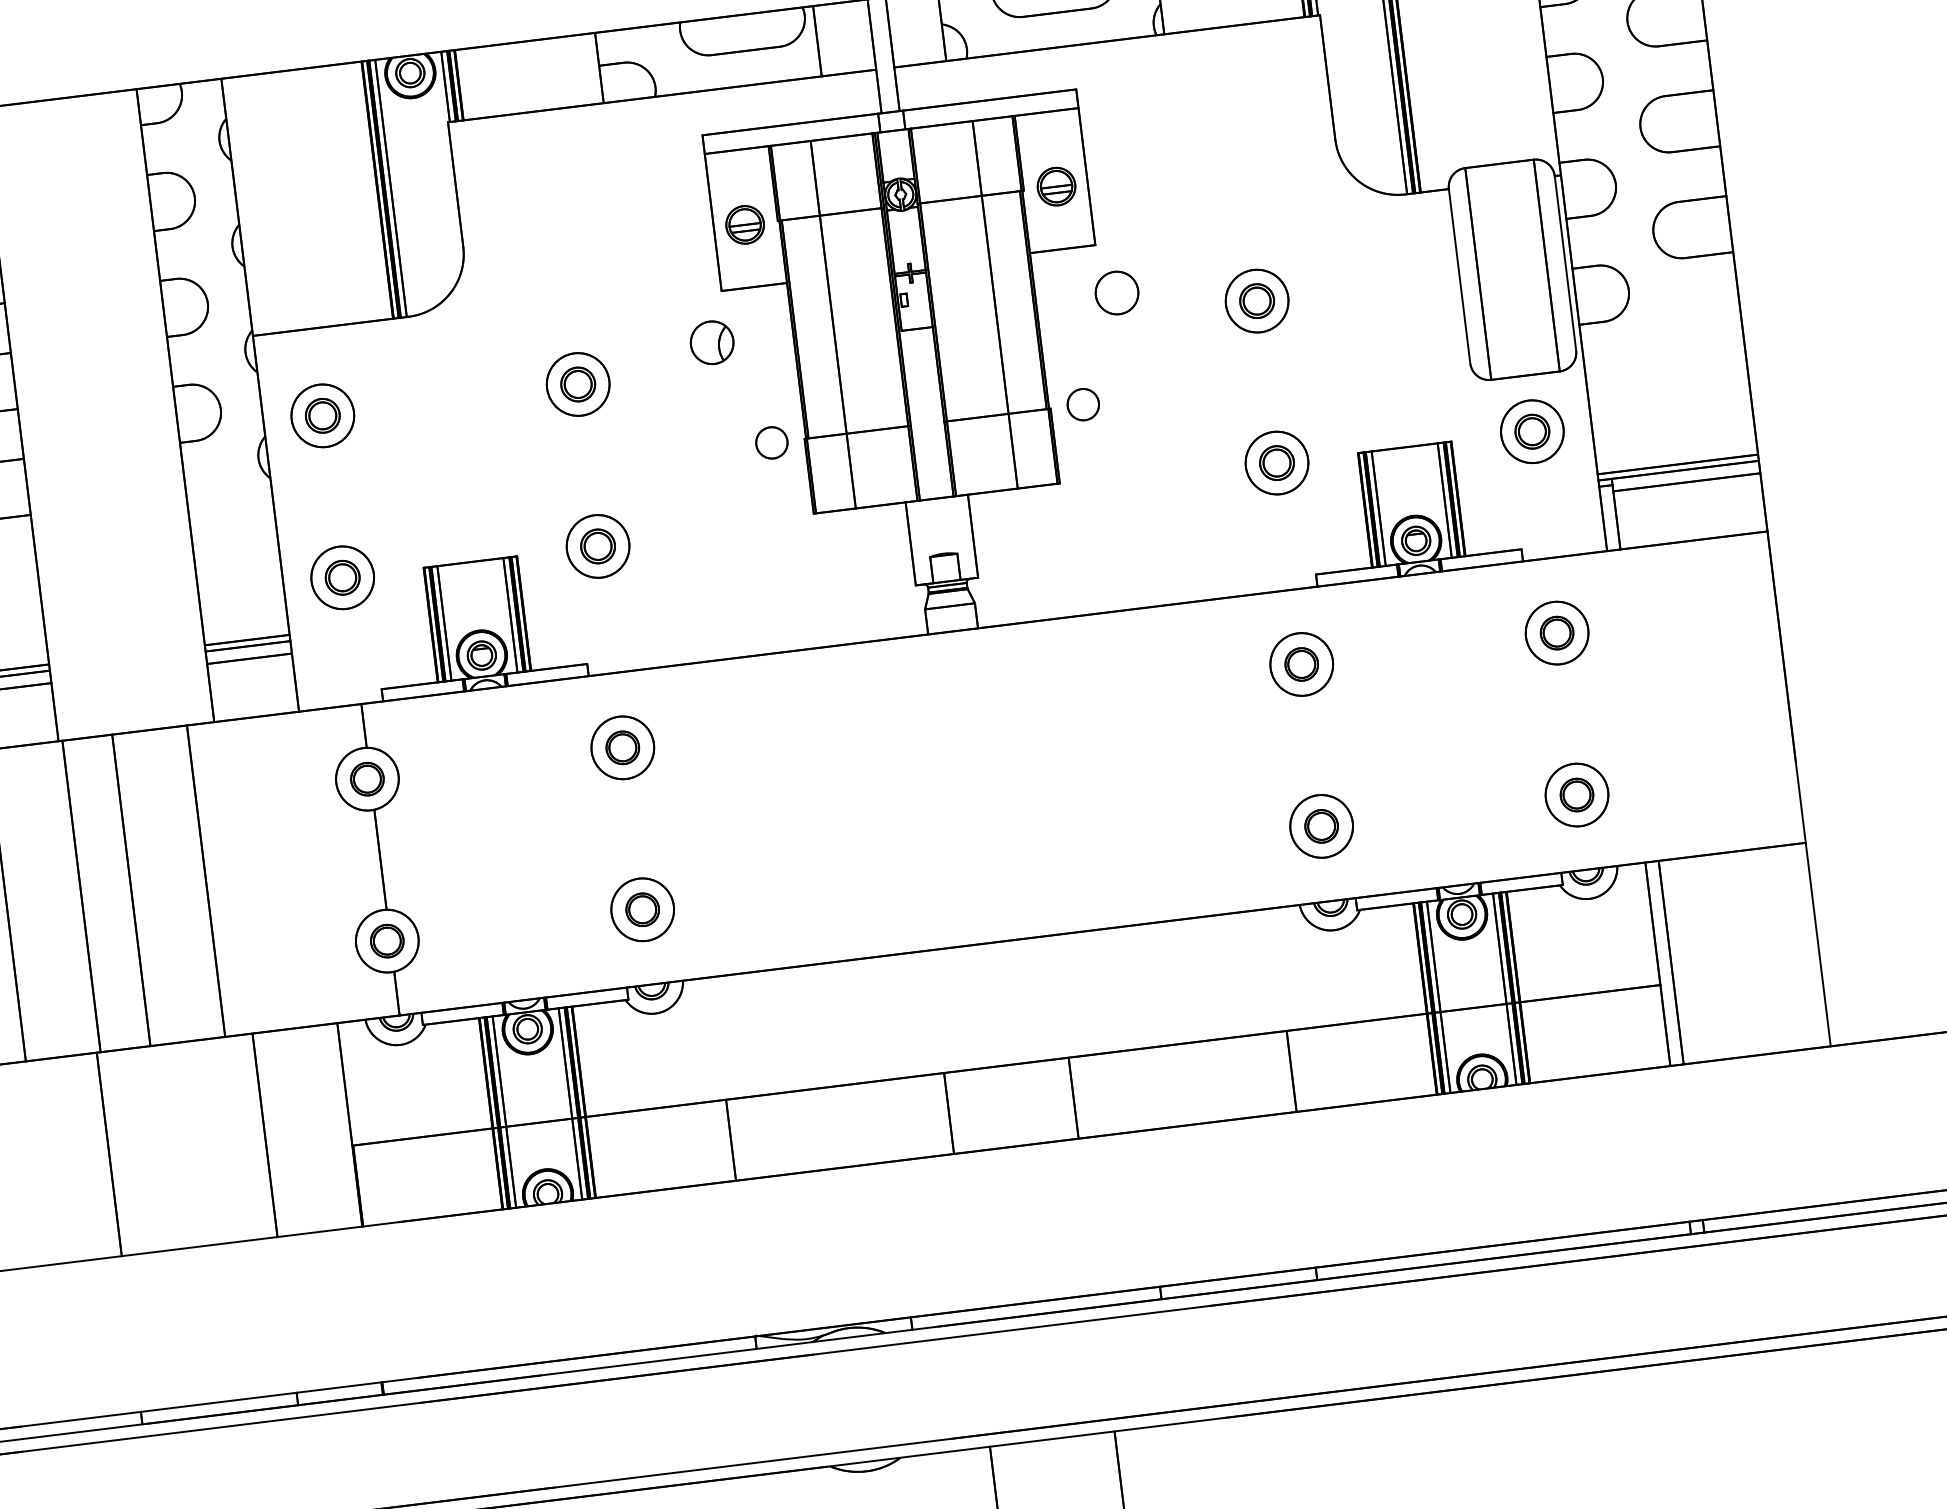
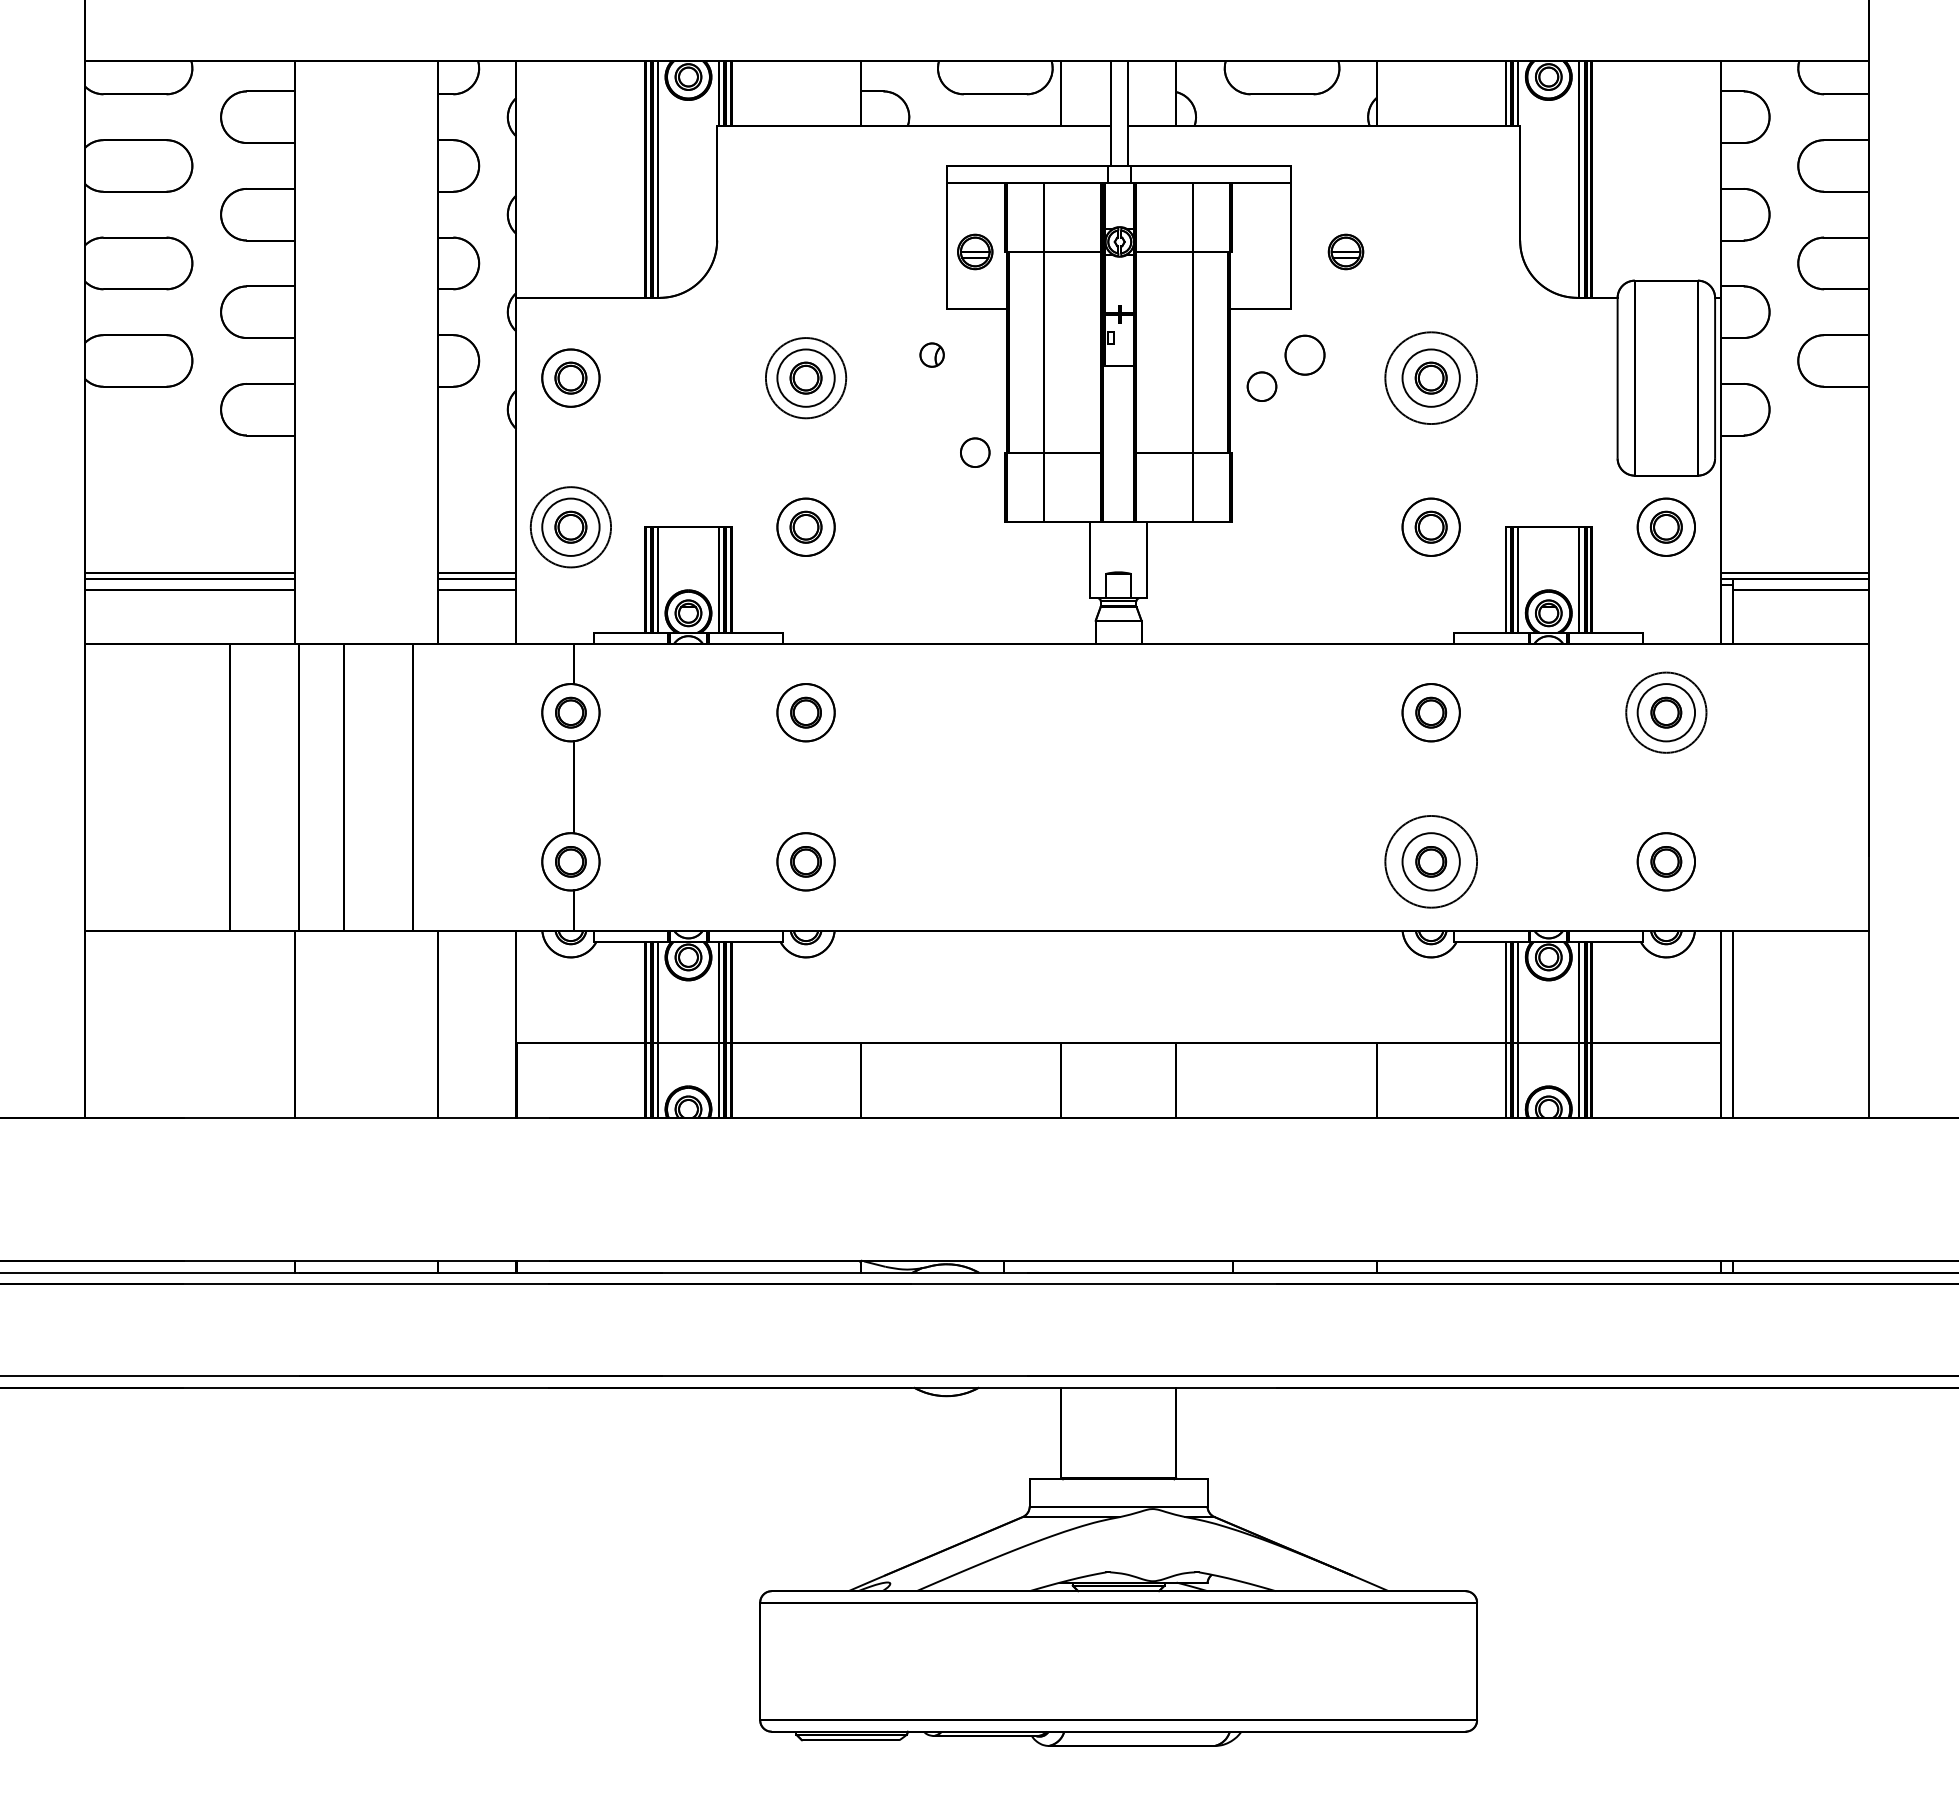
part: (1055, 186) -> (1345, 251), moved
circle: (1256, 300) -> (1430, 377), size x1.6
part: (711, 342) -> (931, 354), size x0.6
circle: (577, 383) -> (805, 377), size x1.4
part: (1082, 404) -> (1261, 386), moved
circle: (342, 577) -> (570, 526), size x1.4
circle: (1557, 632) -> (1666, 712), size x1.4
circle: (1320, 826) -> (1430, 861), size x1.6

